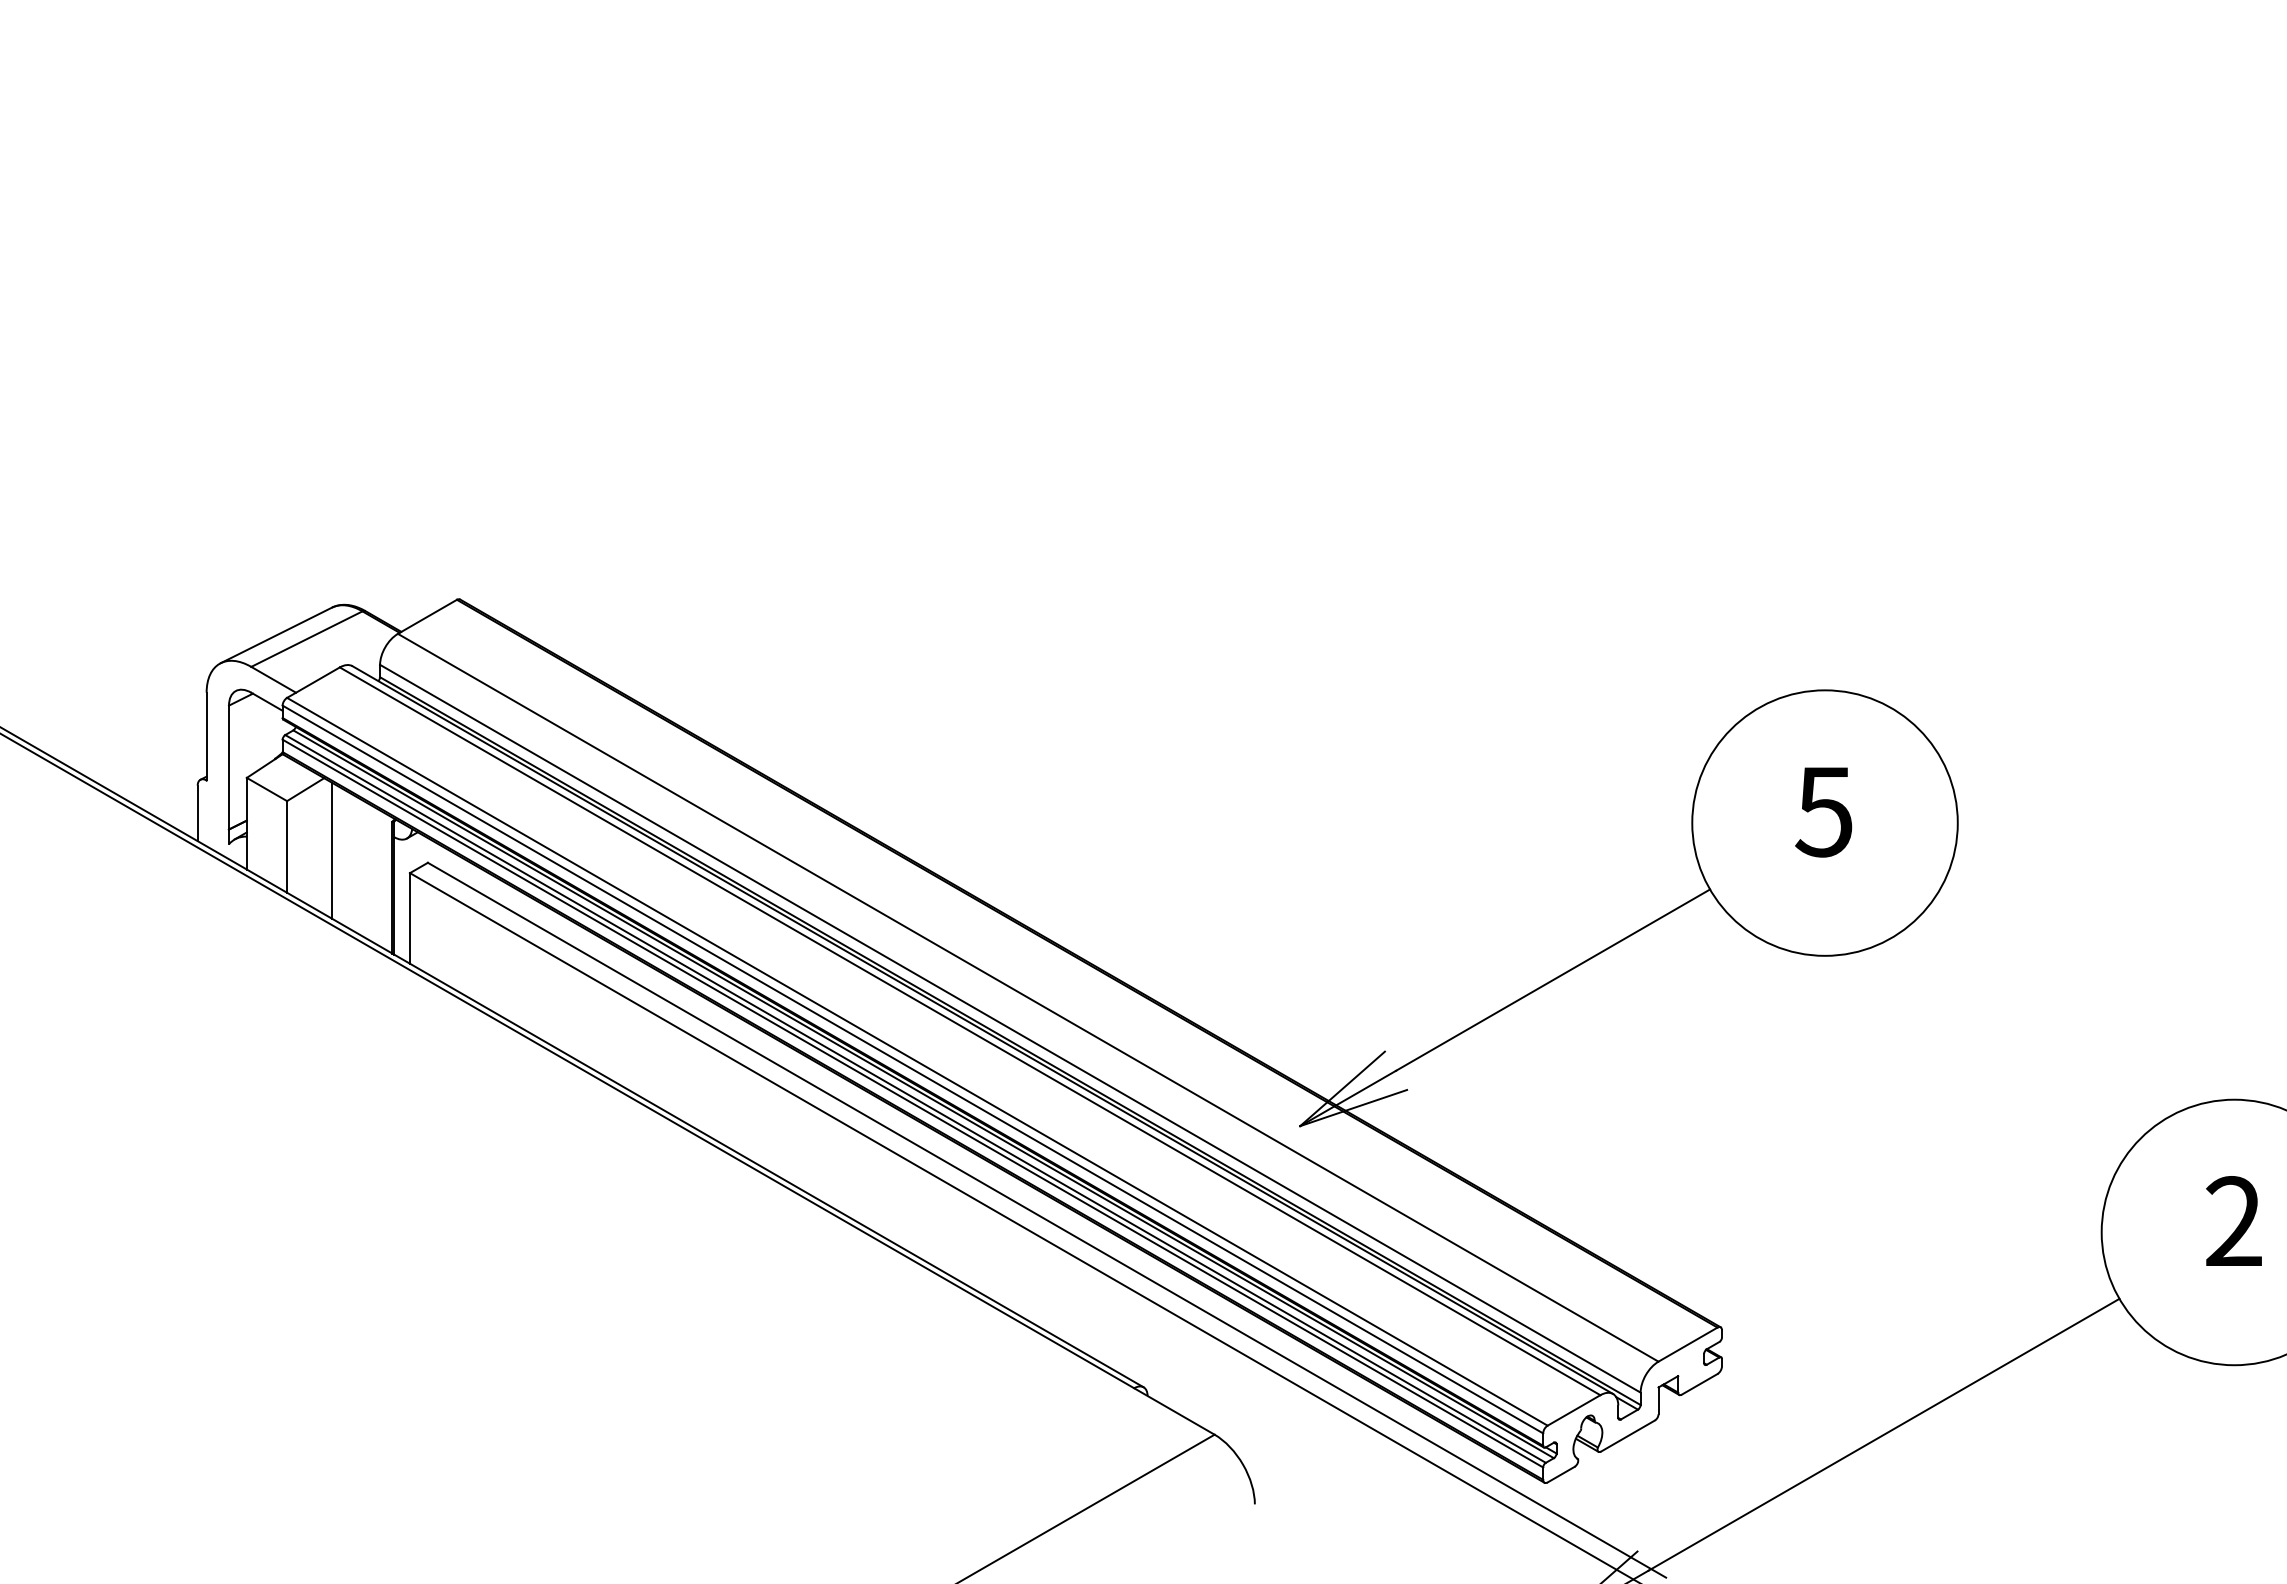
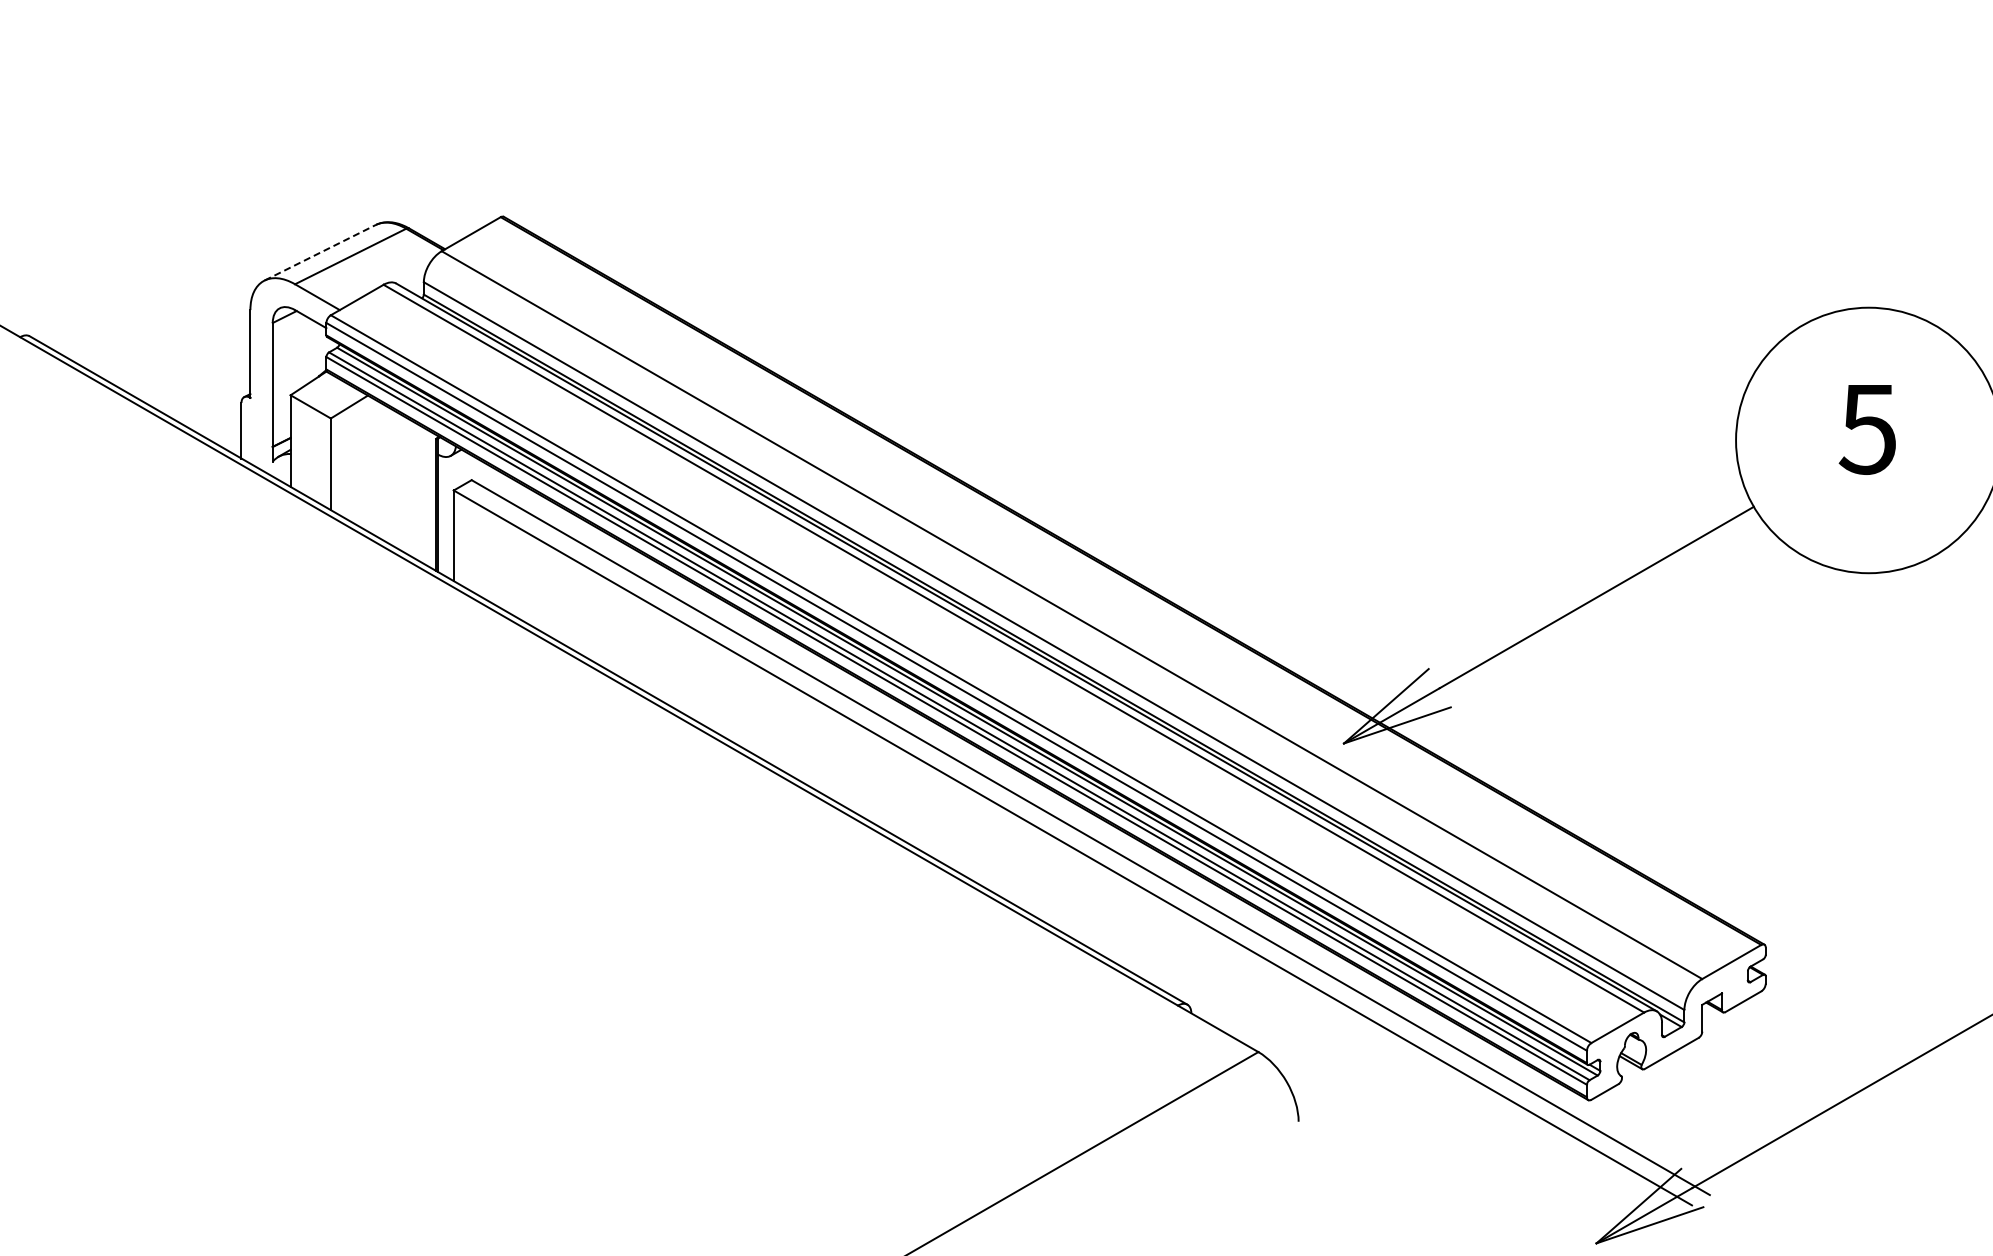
line: (276, 635) -> (320, 252), solid -> dashed
line: (331, 850) -> (375, 467), removed

